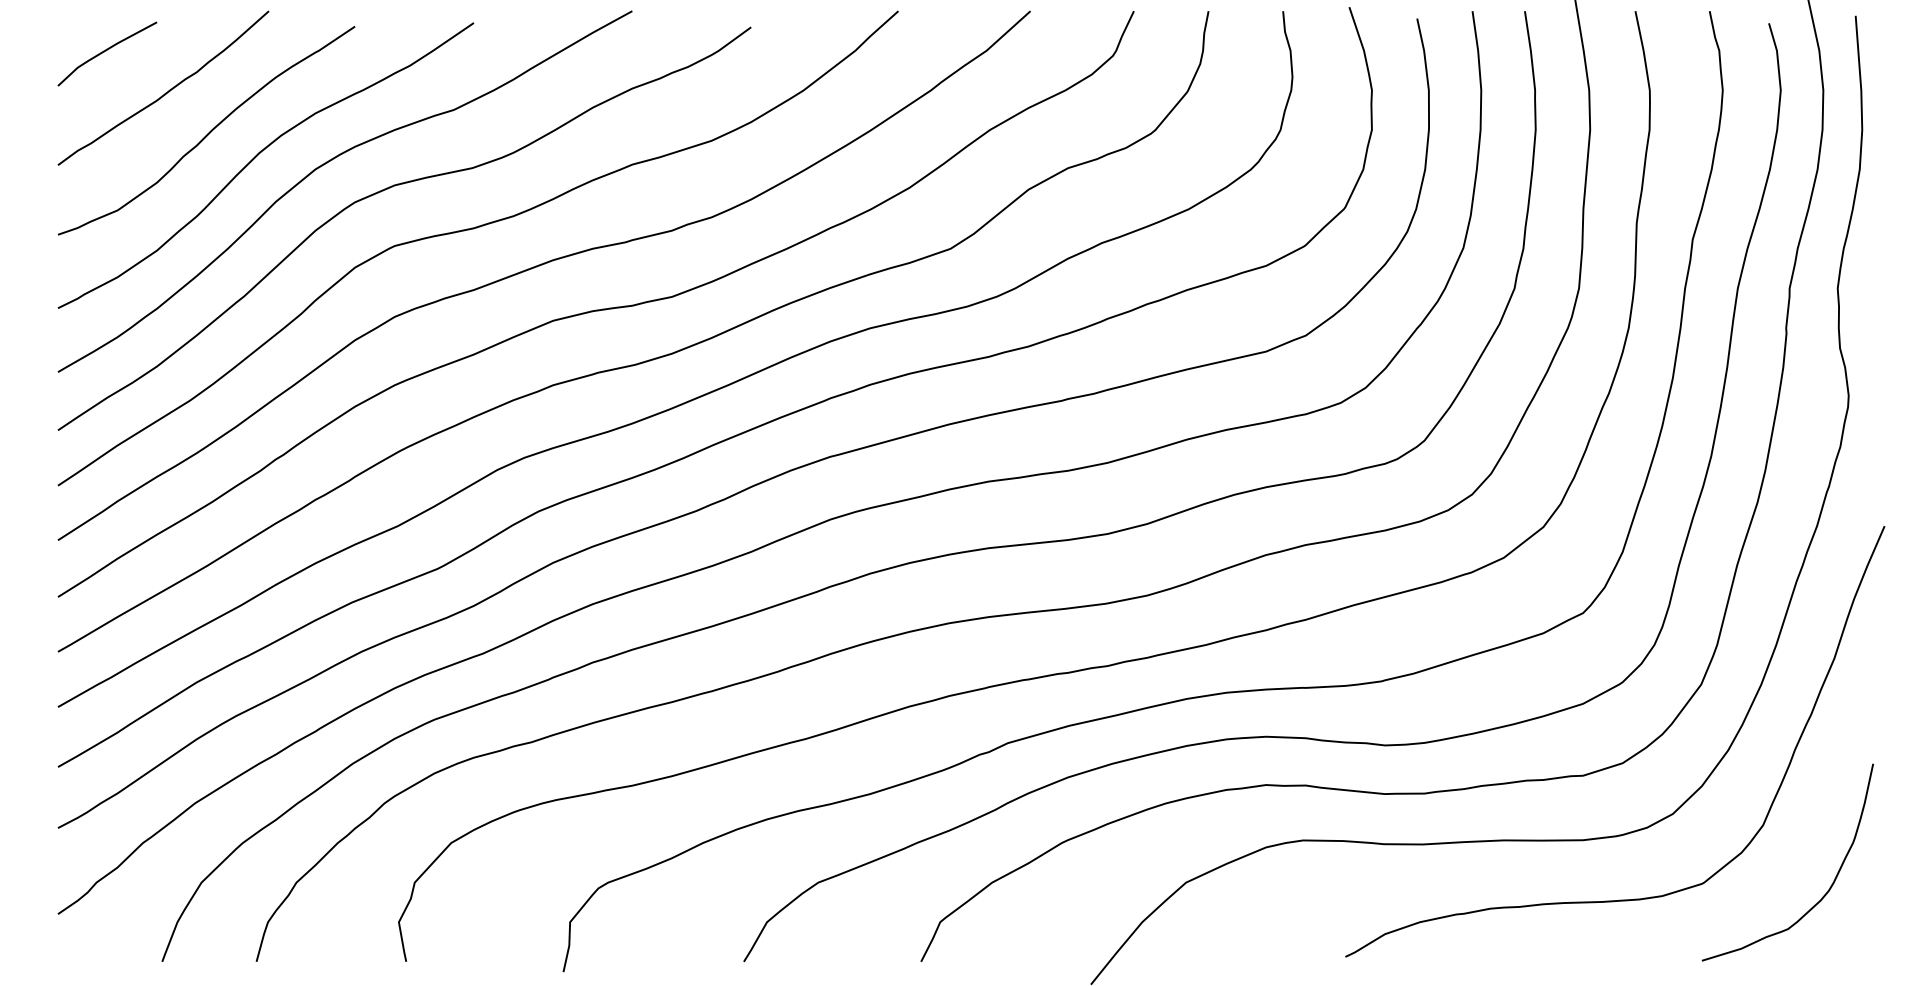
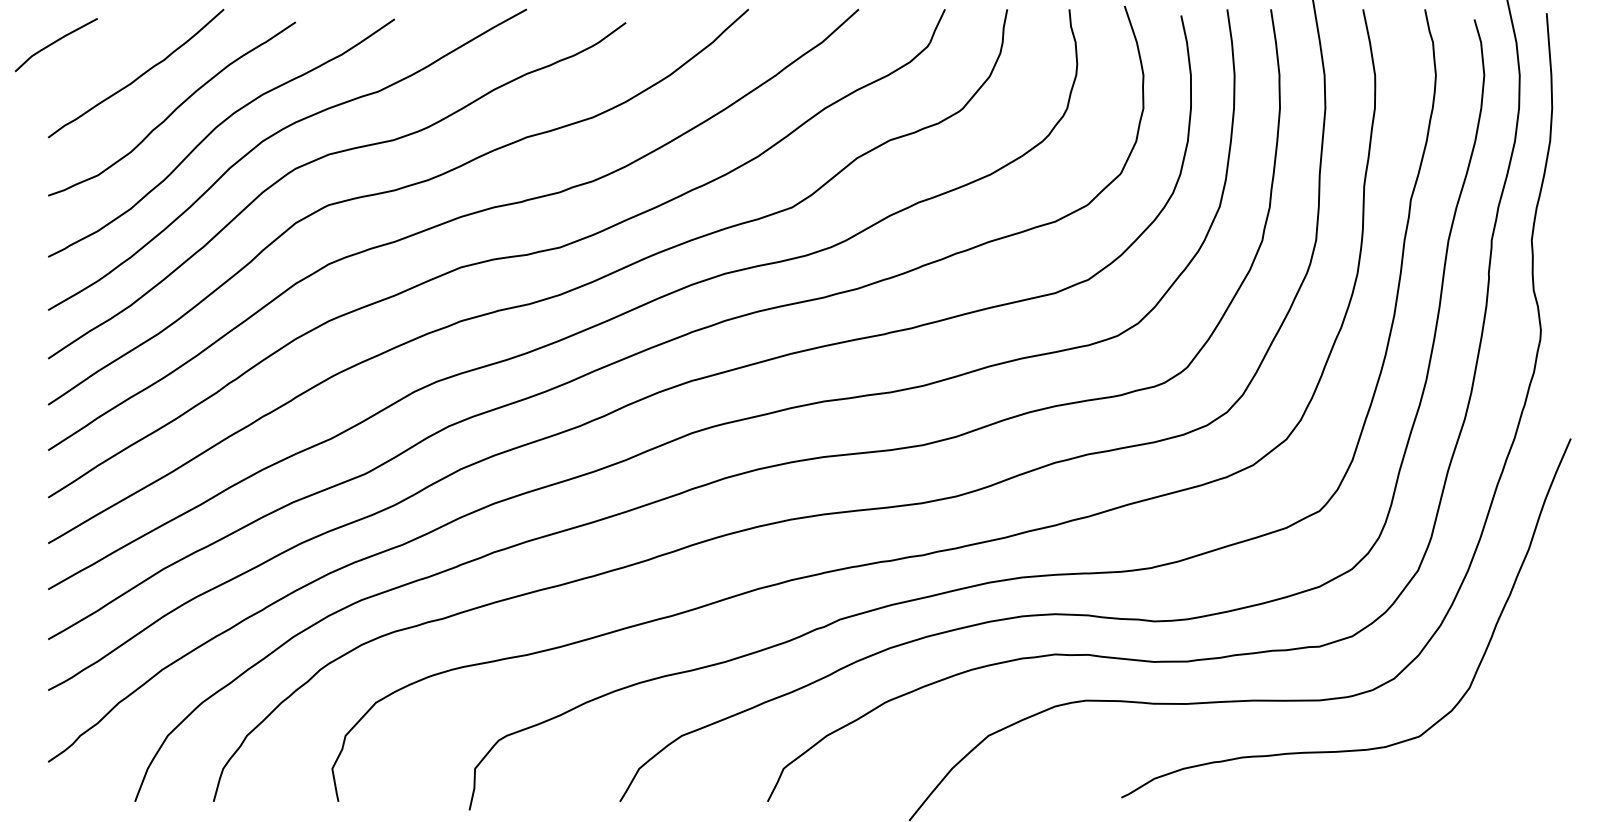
line: (105, 52) -> (54, 43), moved
curve: (1830, 885) -> (1525, 738), removed

